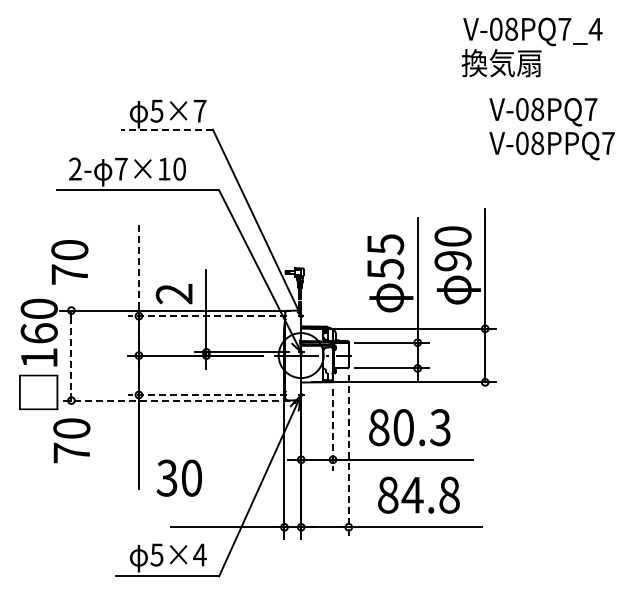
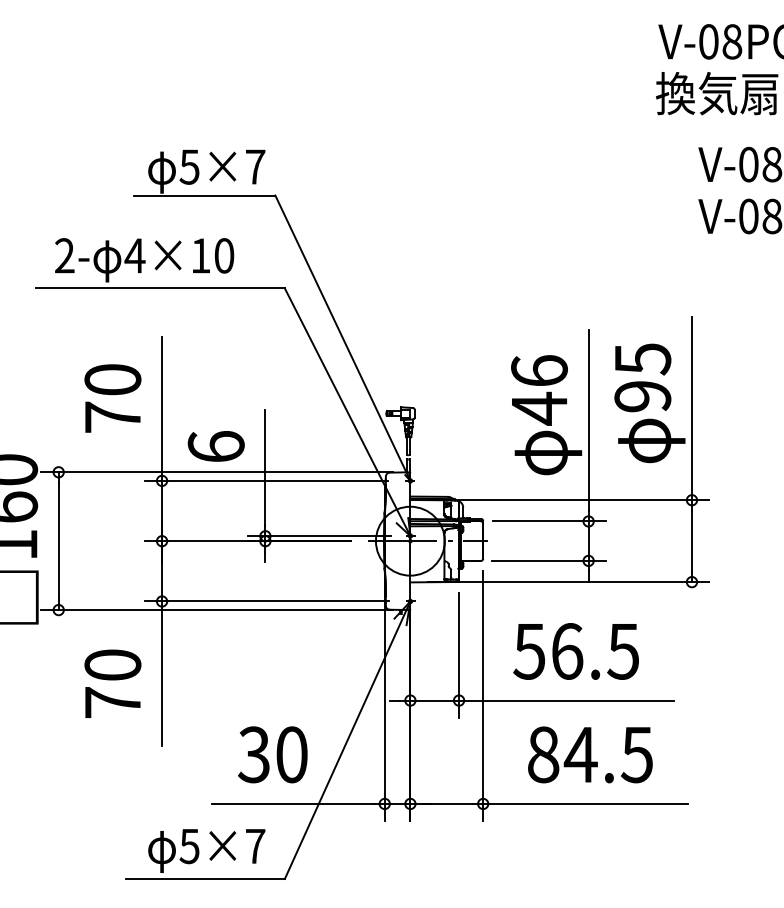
line: (166, 129) -> (204, 195), dashed -> solid
text: (121, 169) -> (135, 256), 7×10 -> 4×10
text: (452, 236) -> (641, 358), 90 -> 95
text: (385, 257) -> (539, 391), 55 -> 46
text: (69, 262) -> (112, 398), moved
line: (138, 265) -> (161, 403), dashed -> solid
text: (173, 293) -> (214, 446), 2 -> 6
line: (206, 316) -> (265, 481), dashed -> solid
line: (71, 356) -> (58, 542), dashed -> solid
line: (207, 394) -> (266, 600), dashed -> solid
line: (175, 400) -> (218, 609), dashed -> solid
text: (409, 427) -> (576, 651), 80.3 -> 56.5
line: (333, 430) -> (459, 655), dashed -> solid
text: (71, 440) -> (112, 683), moved
line: (348, 456) -> (482, 695), dashed -> solid
text: (178, 477) -> (271, 753), moved
text: (448, 494) -> (635, 753), 84.8 -> 84.5
text: (199, 554) -> (254, 845), 5×4 -> 5×7

